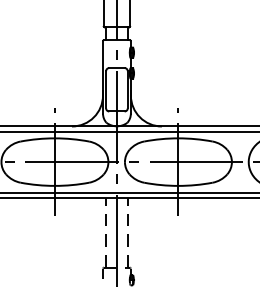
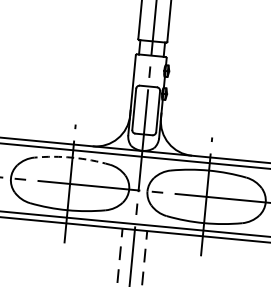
arc: (54, 138) -> (72, 157), solid -> dashed

